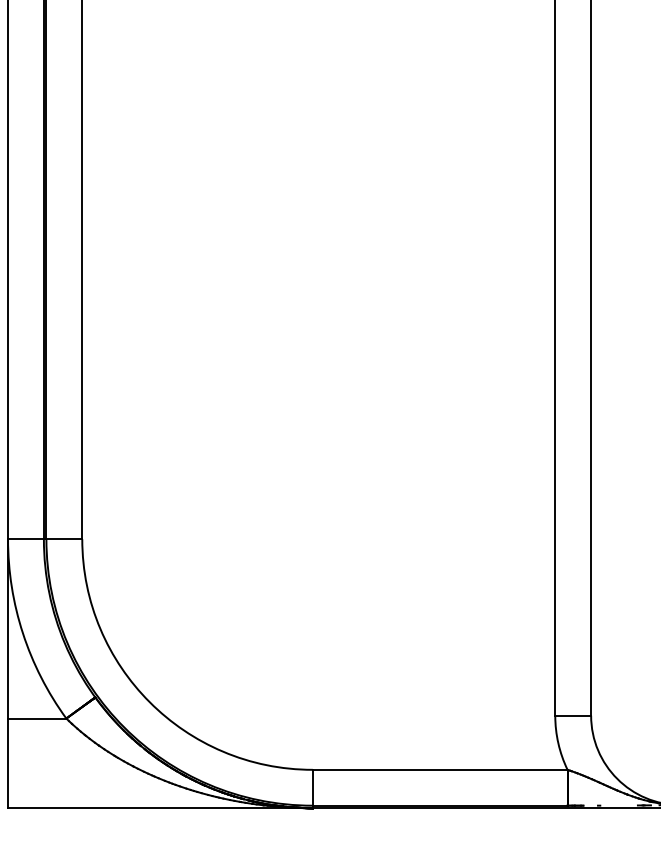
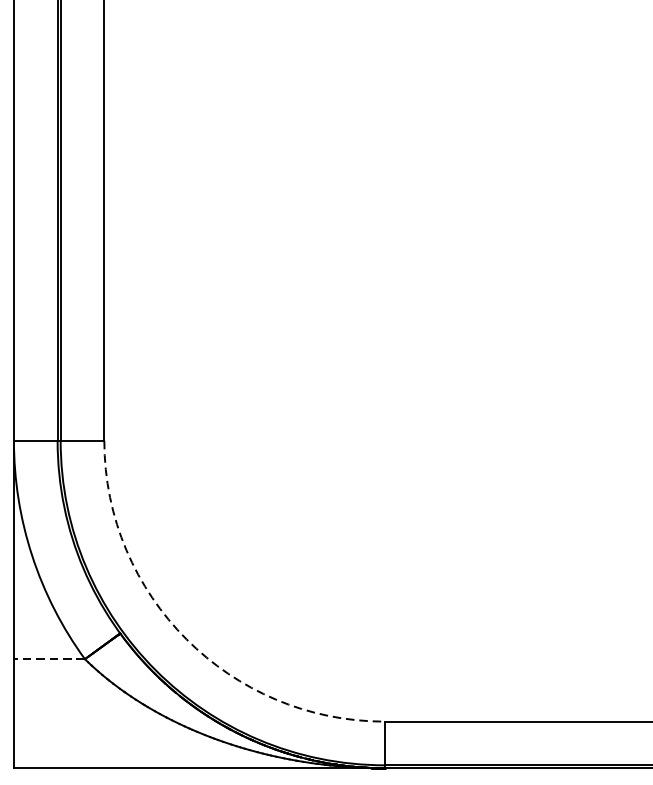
arc: (149, 702) -> (186, 639), solid -> dashed
line: (36, 718) -> (48, 659), solid -> dashed

